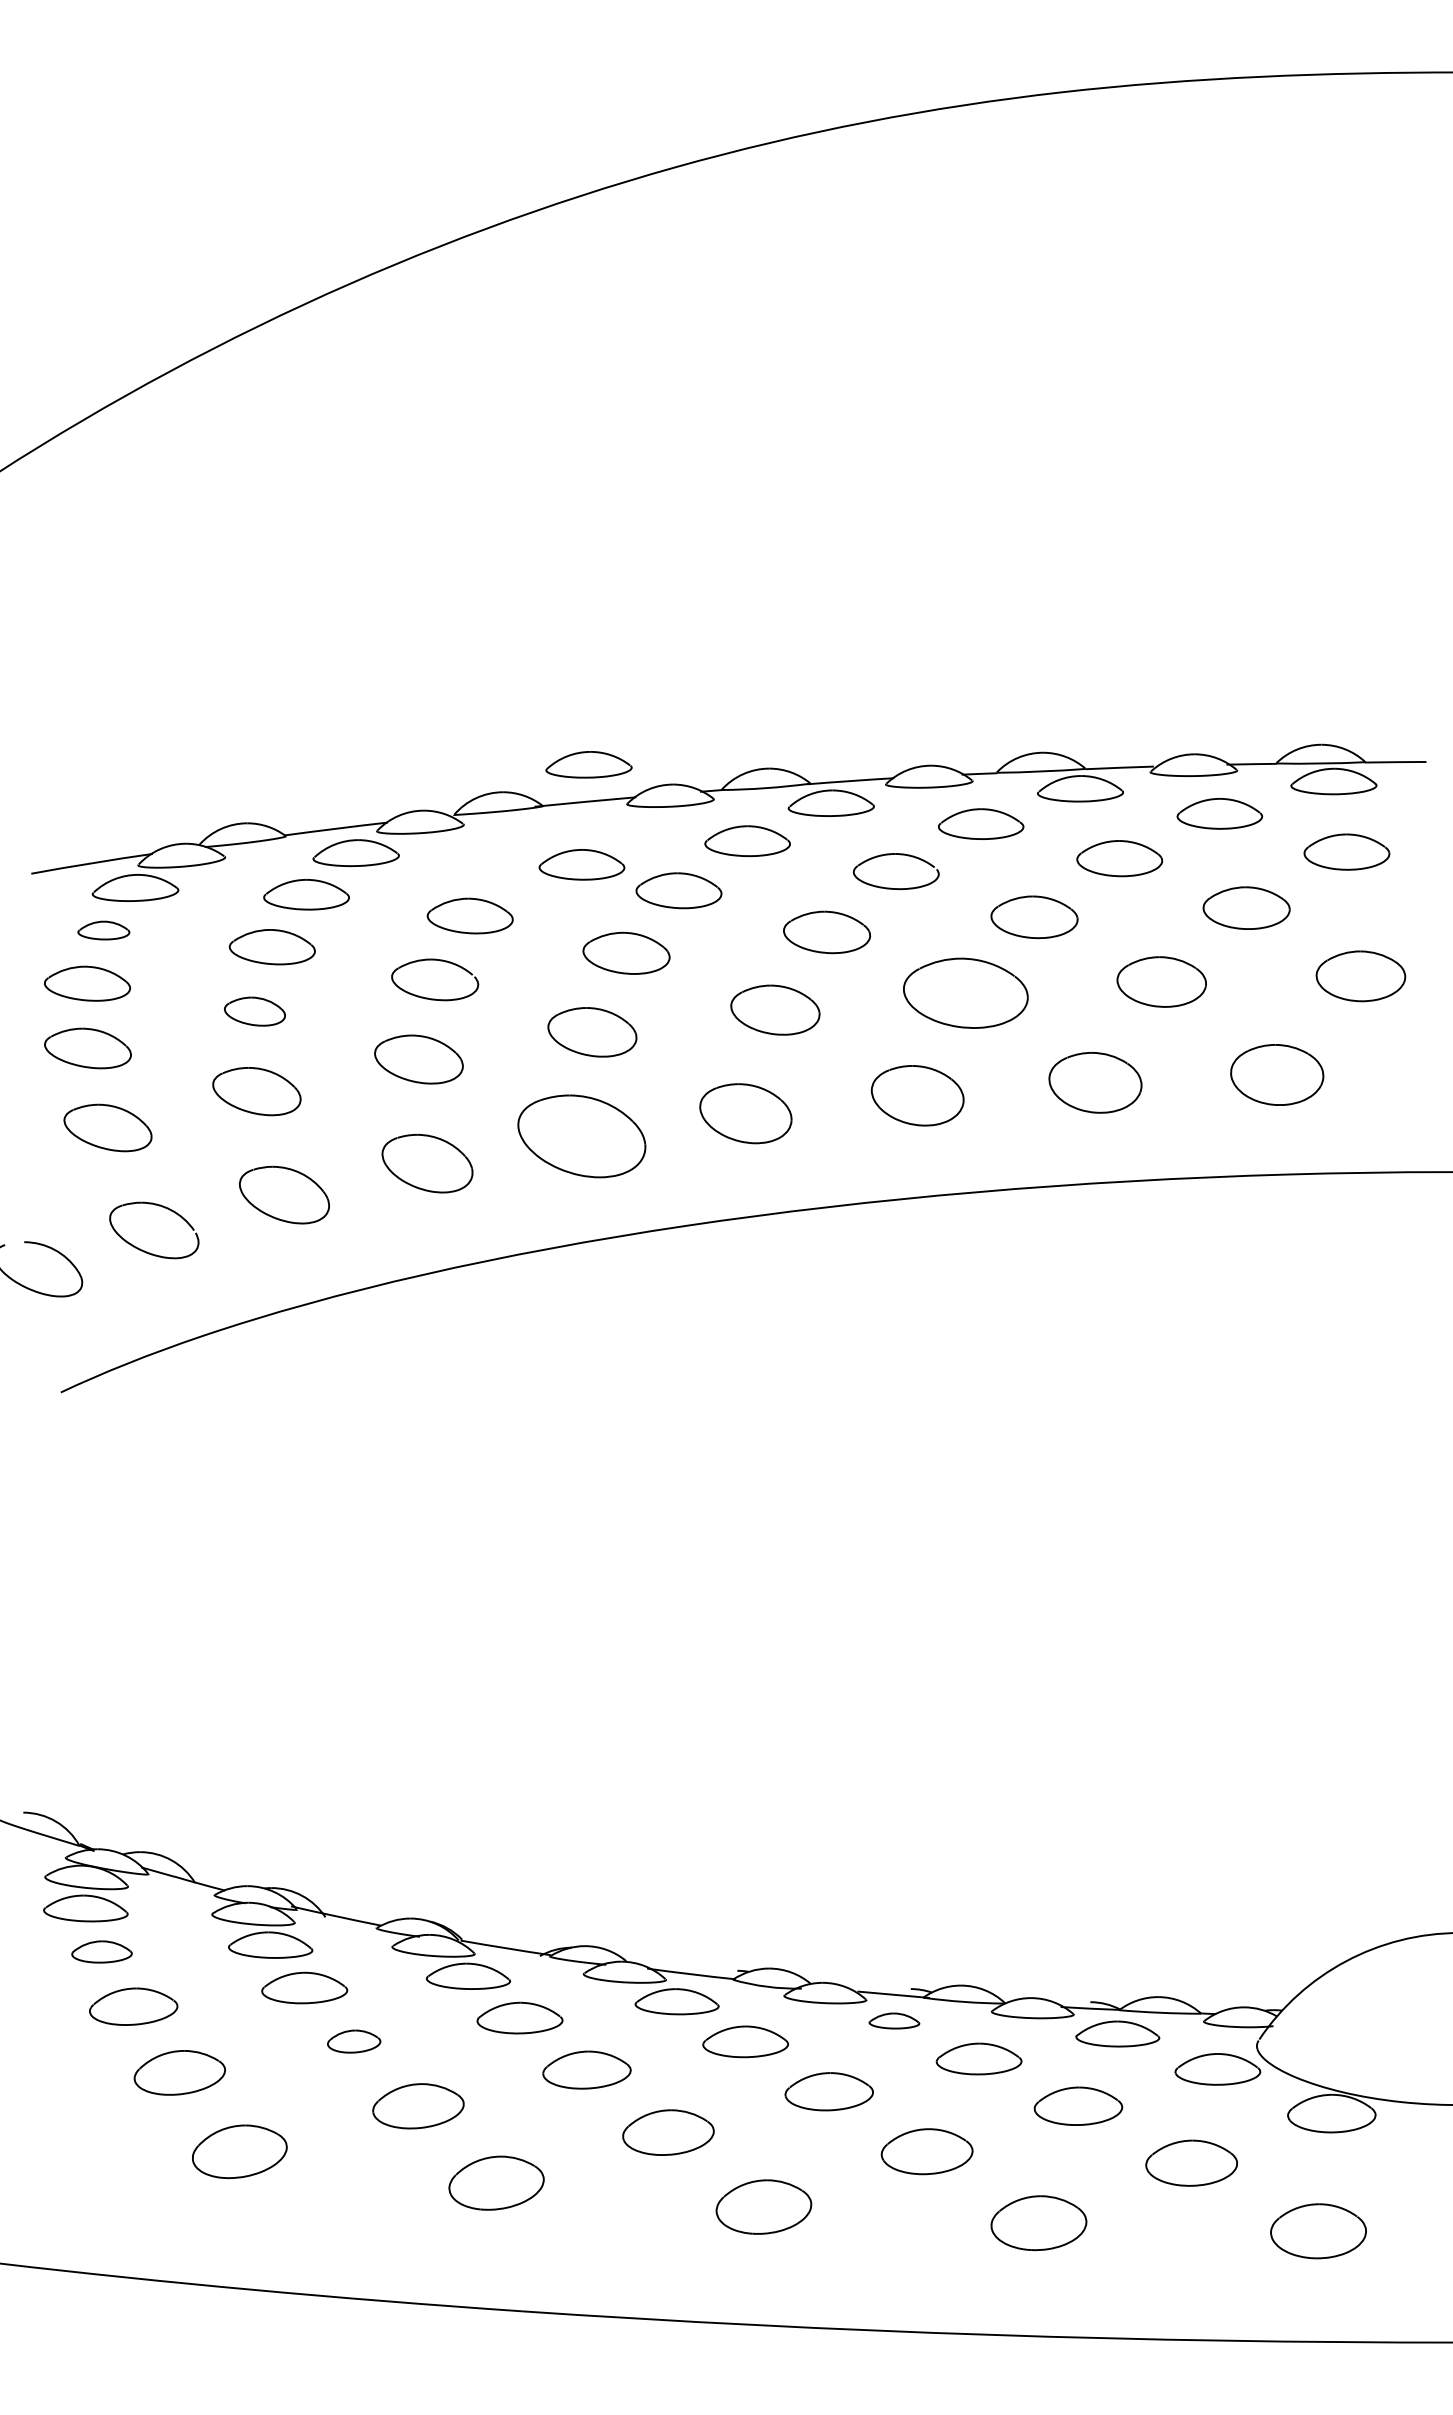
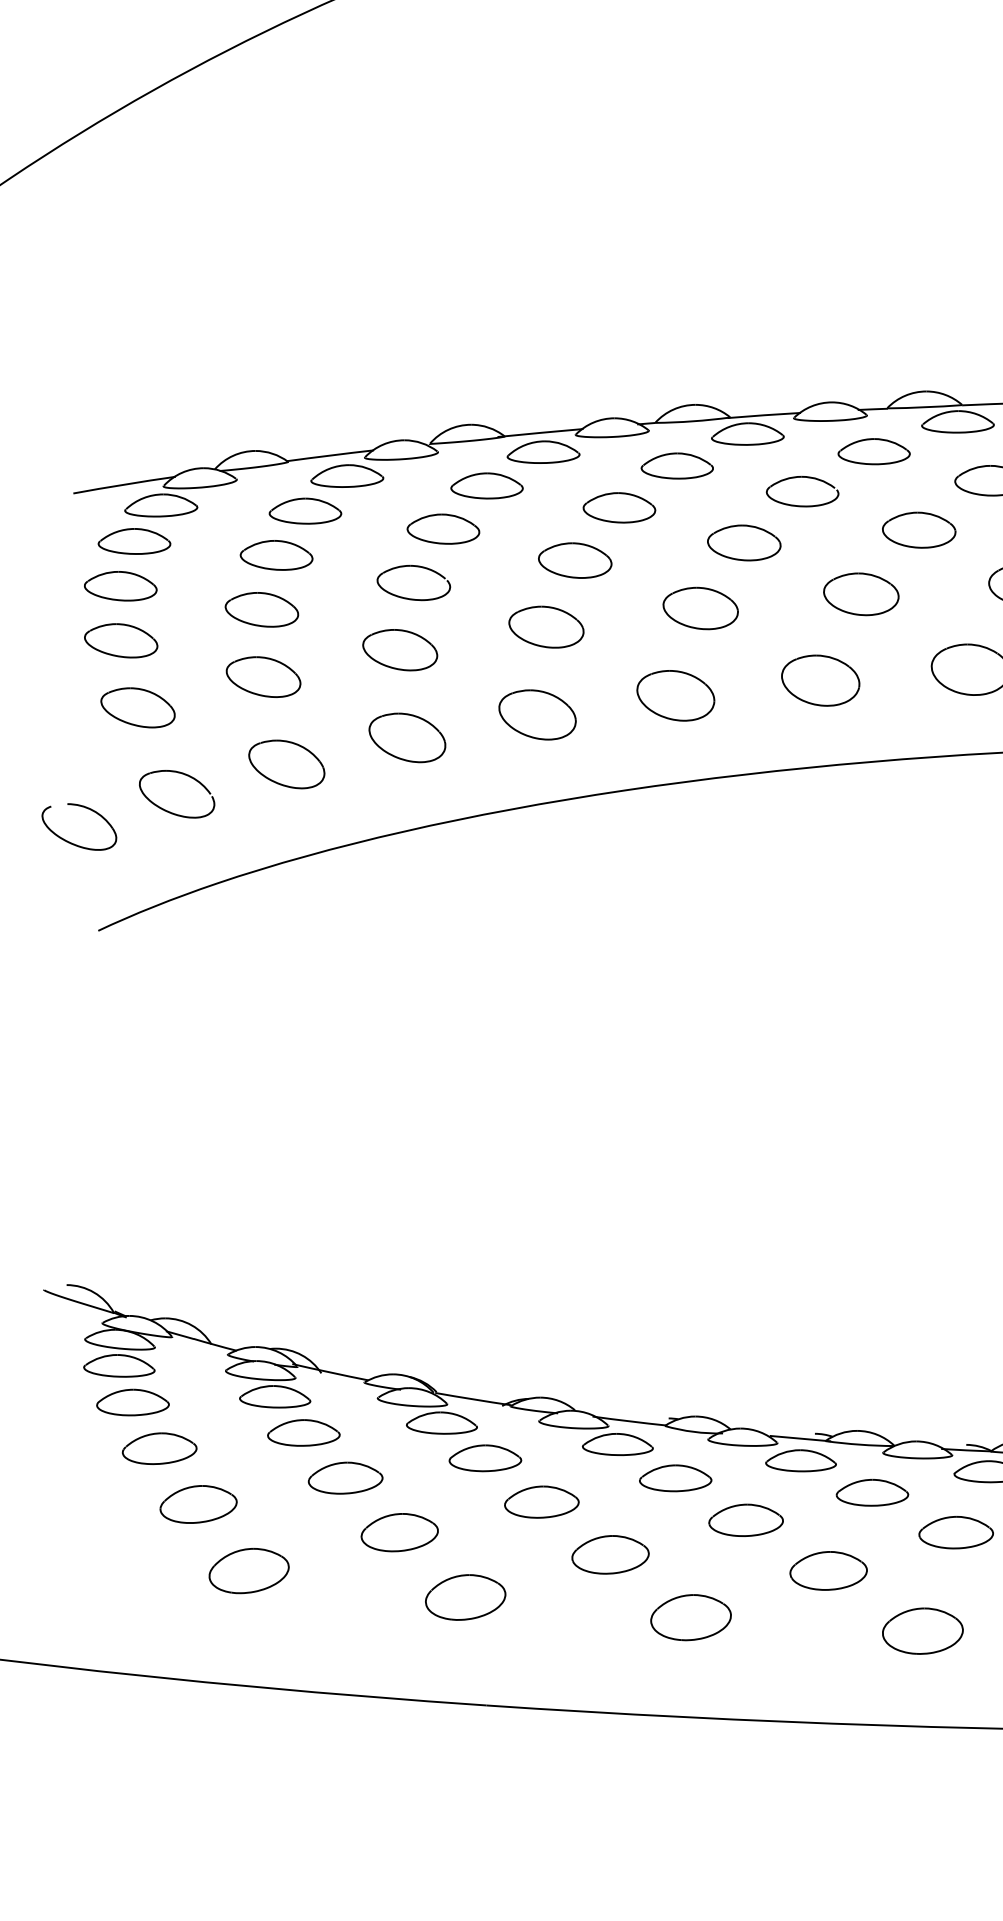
part: (588, 764) -> (543, 451), moved
part: (581, 864) -> (486, 485), moved
part: (103, 930) -> (134, 541), size x1.67
part: (965, 993) -> (860, 594), size x0.71
part: (254, 1011) -> (261, 609), size x1.43
part: (581, 1136) -> (537, 715), size x0.71
part: (101, 1951) -> (132, 1402), size x1.43
part: (894, 2020) -> (801, 1460), size x1.67
part: (353, 2041) -> (345, 1478), size x1.67

